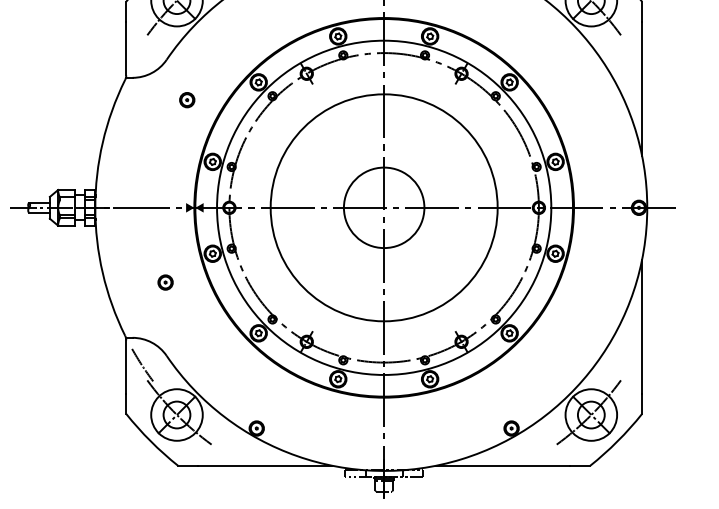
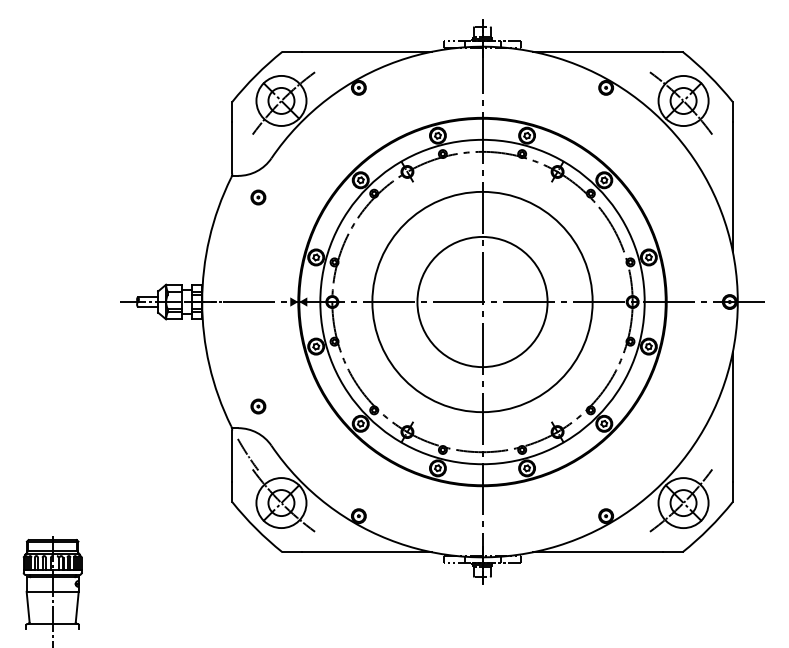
part: (187, 100) -> (258, 197), moved
circle: (384, 207) -> (482, 301), size x1.67
part: (165, 282) -> (258, 406), moved

